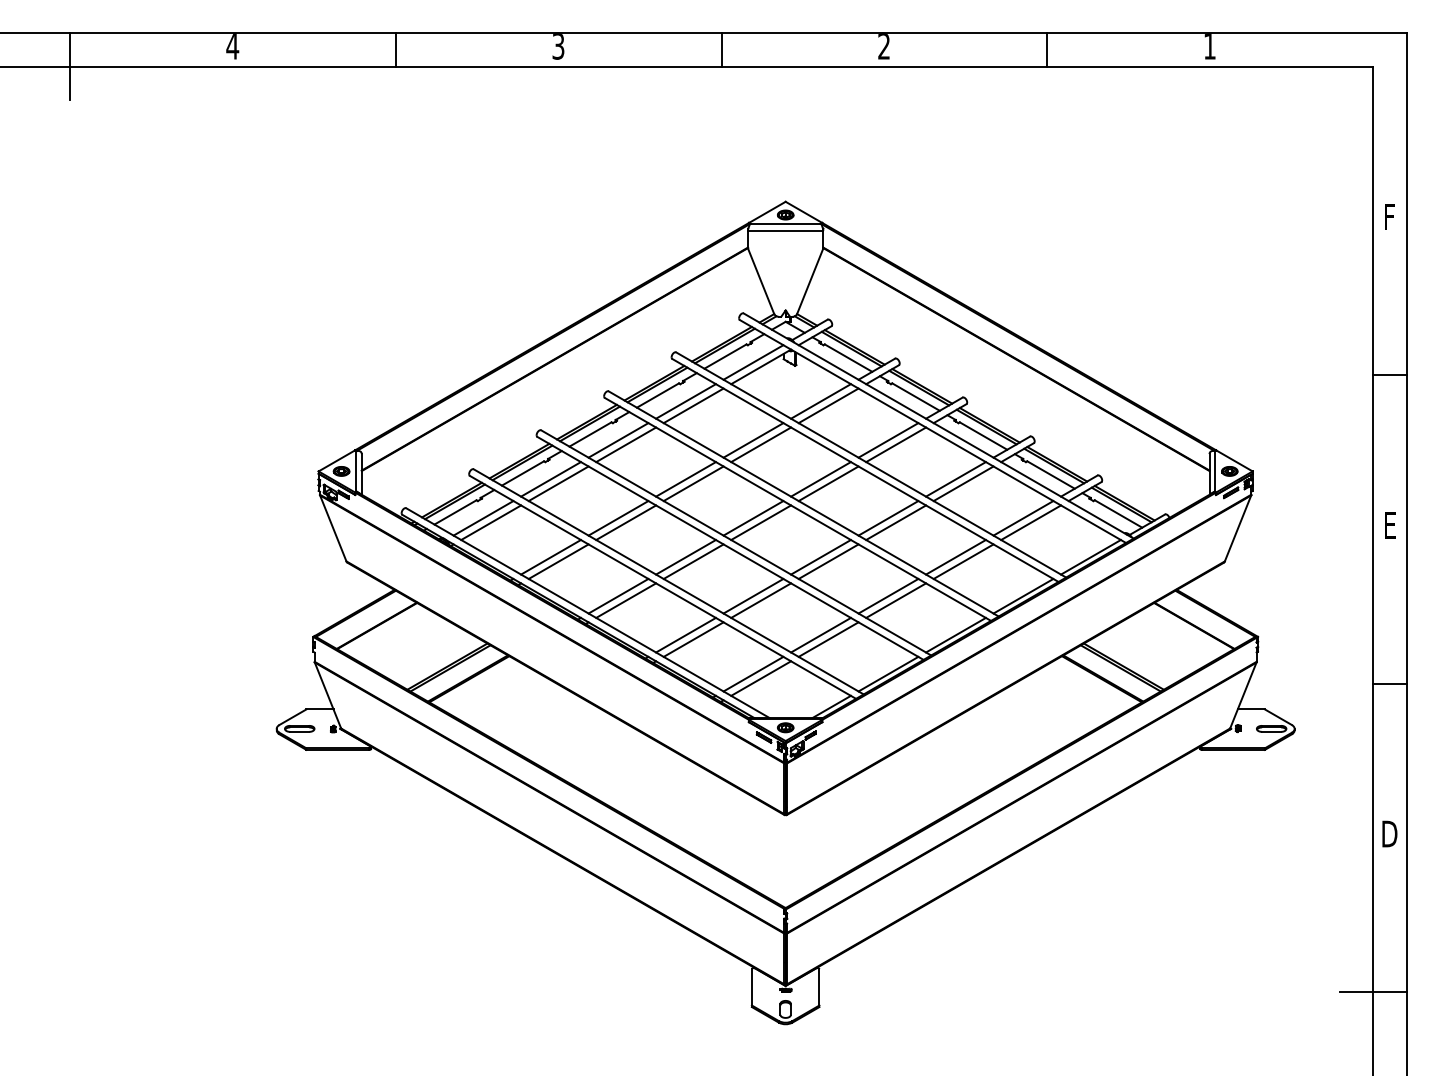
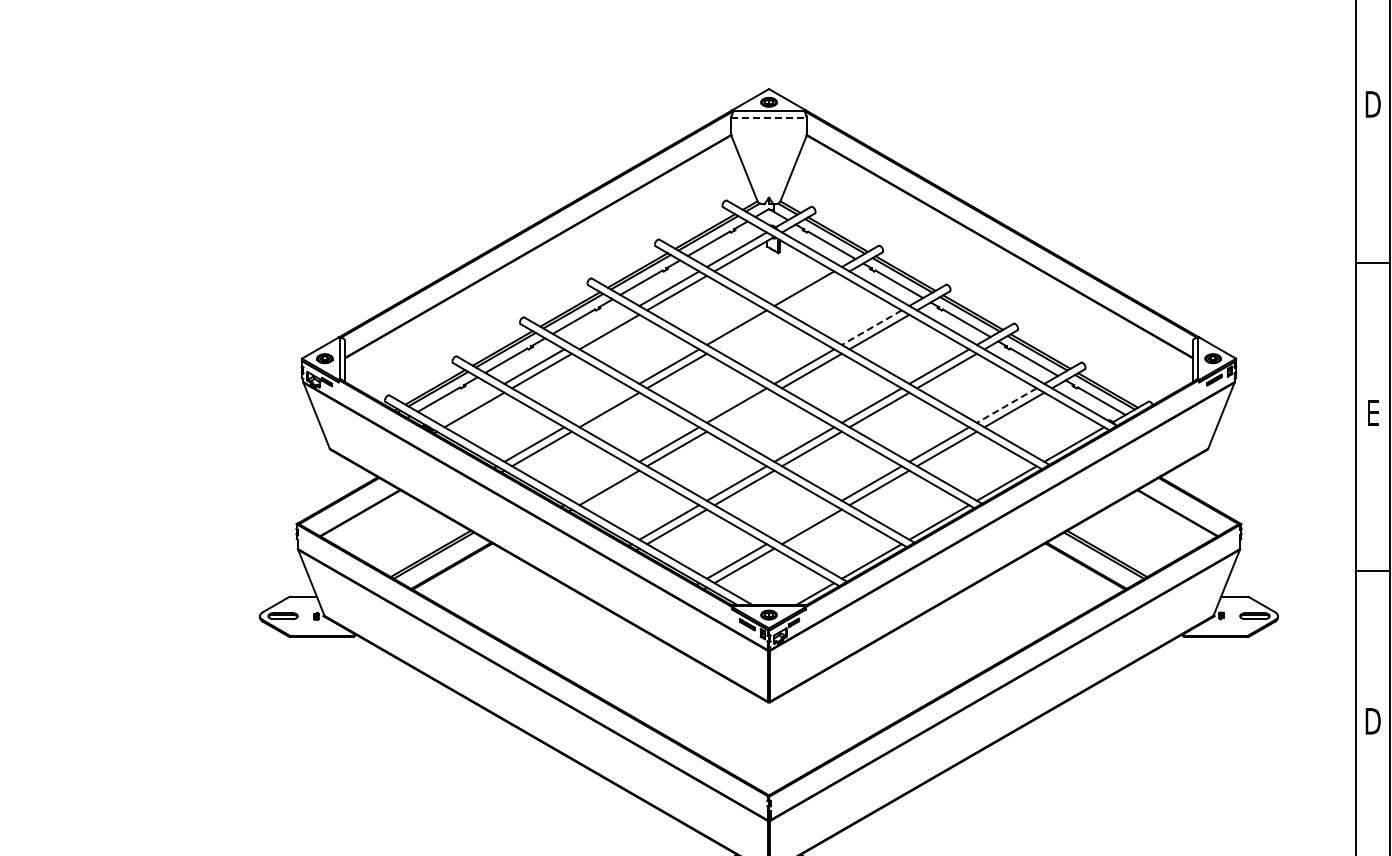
text: (1389, 216) -> (1372, 103), F -> D
line: (785, 231) -> (768, 118), solid -> dashed
line: (828, 405) -> (811, 292), removed
line: (618, 440) -> (601, 327), removed
line: (888, 440) -> (871, 327), solid -> dashed
line: (761, 444) -> (744, 331), removed
line: (483, 518) -> (466, 405), removed
line: (618, 518) -> (601, 405), removed
line: (1023, 518) -> (1006, 405), solid -> dashed
line: (761, 522) -> (744, 409), removed
line: (618, 595) -> (601, 482), removed
line: (820, 634) -> (803, 521), removed

